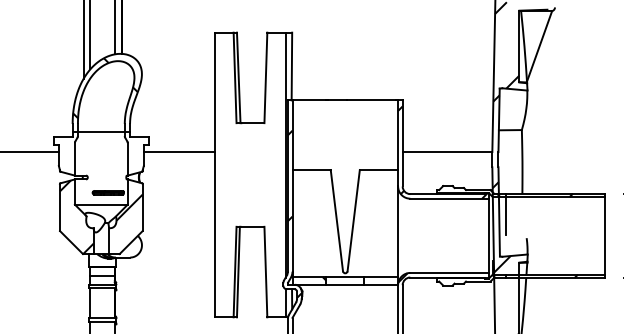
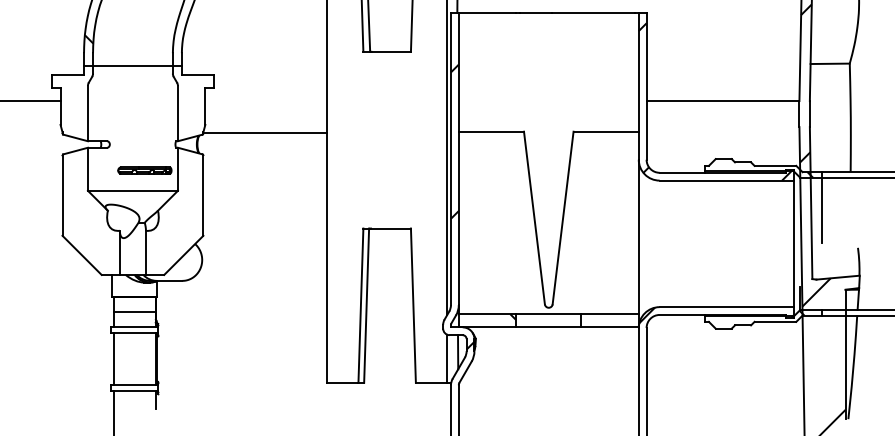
line: (179, 152) -> (266, 134), moved
hatch: (125, 211) -> (174, 202), removed
hatch: (76, 217) -> (90, 212), removed

